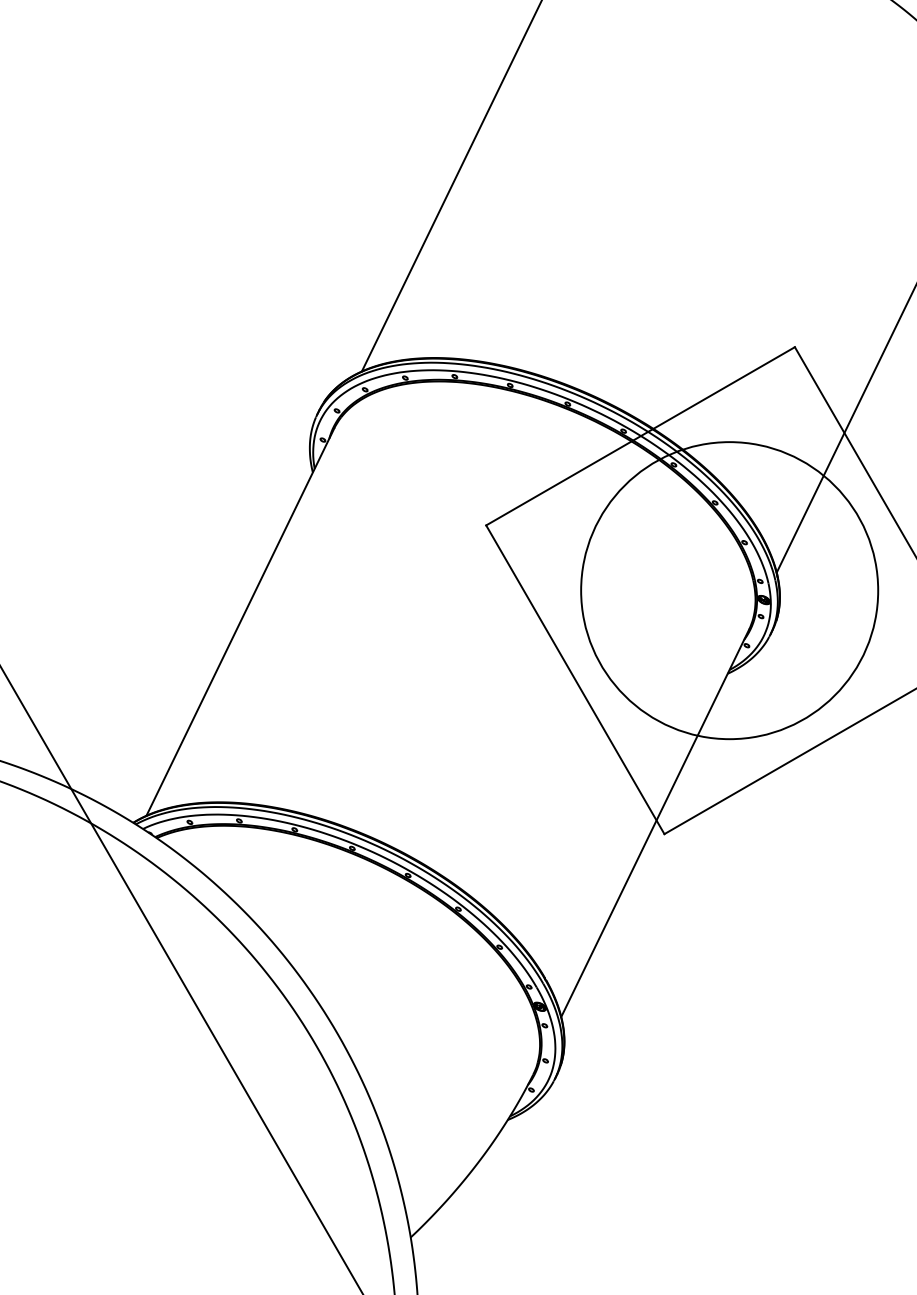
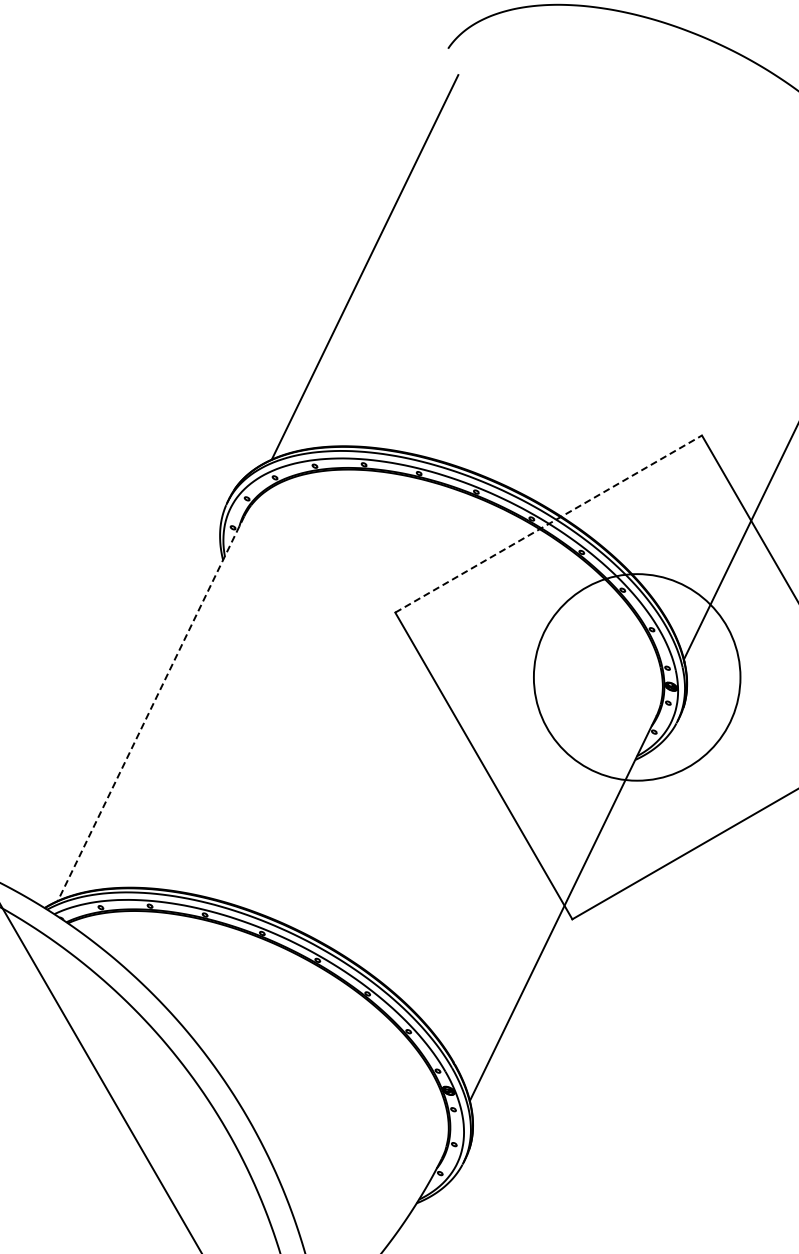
line: (640, 436) -> (548, 524), solid -> dashed
circle: (729, 590) -> (637, 677), size x0.7
line: (240, 622) -> (151, 709), solid -> dashed

